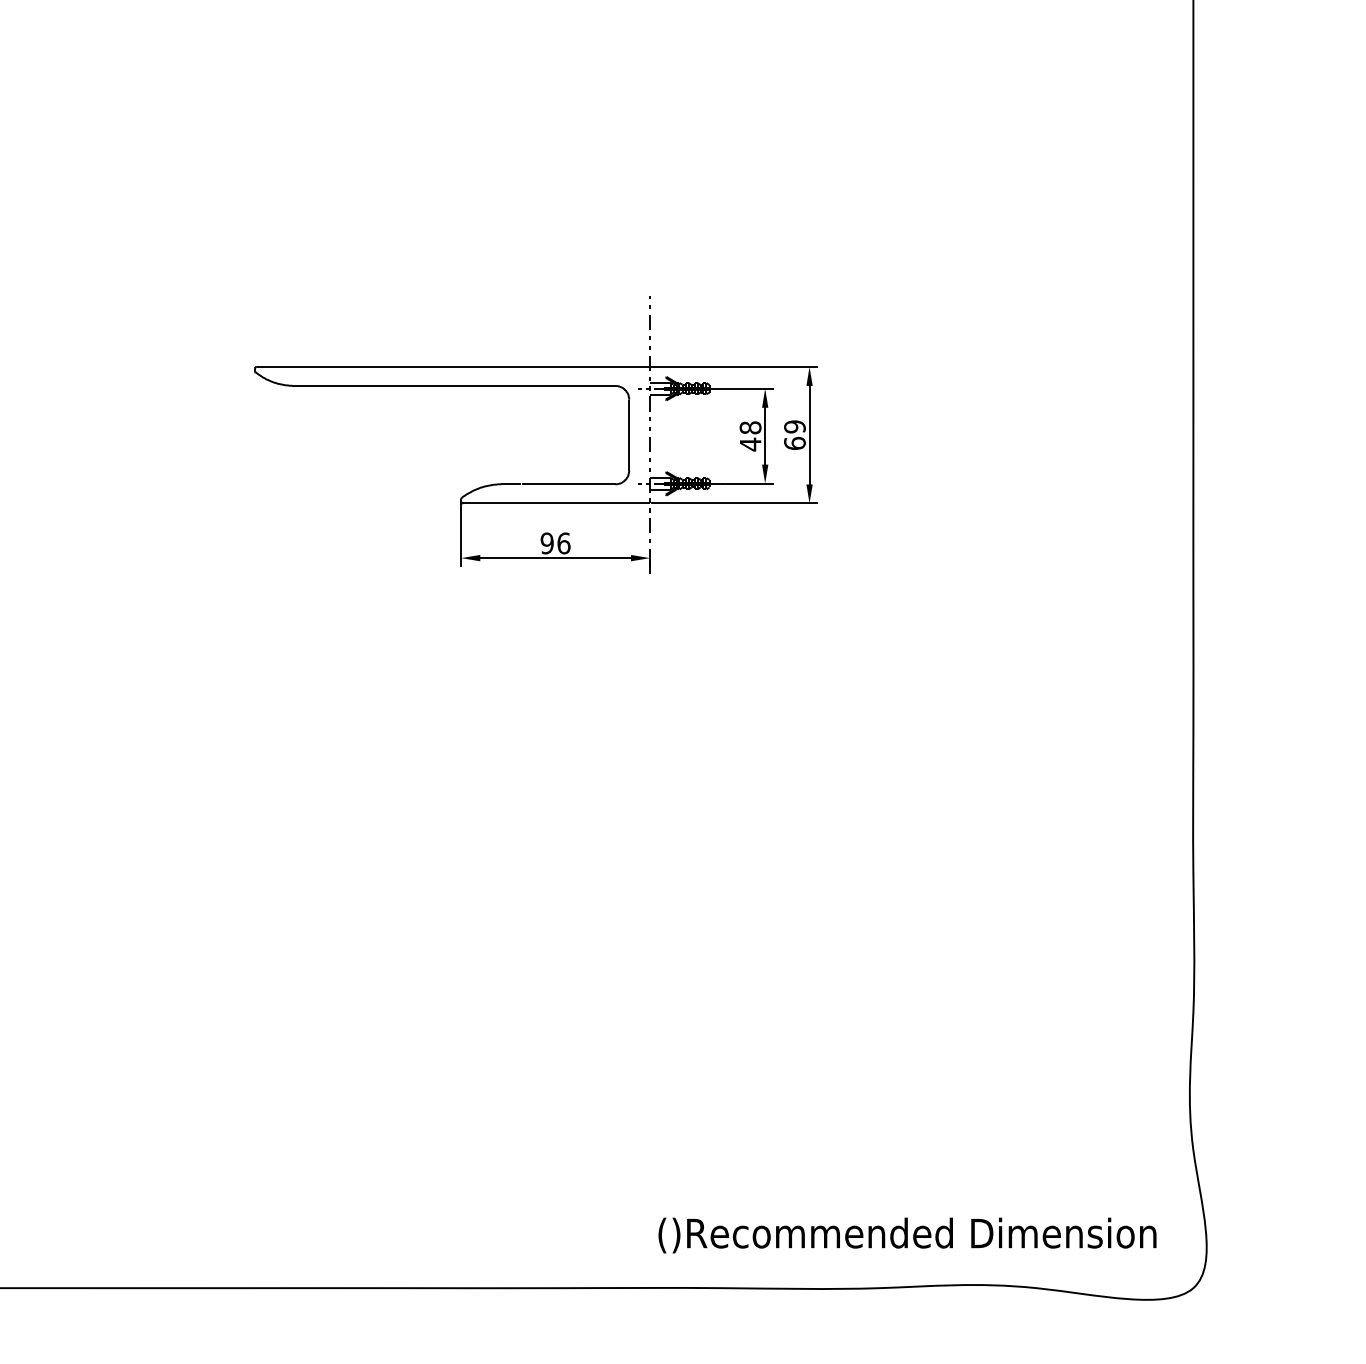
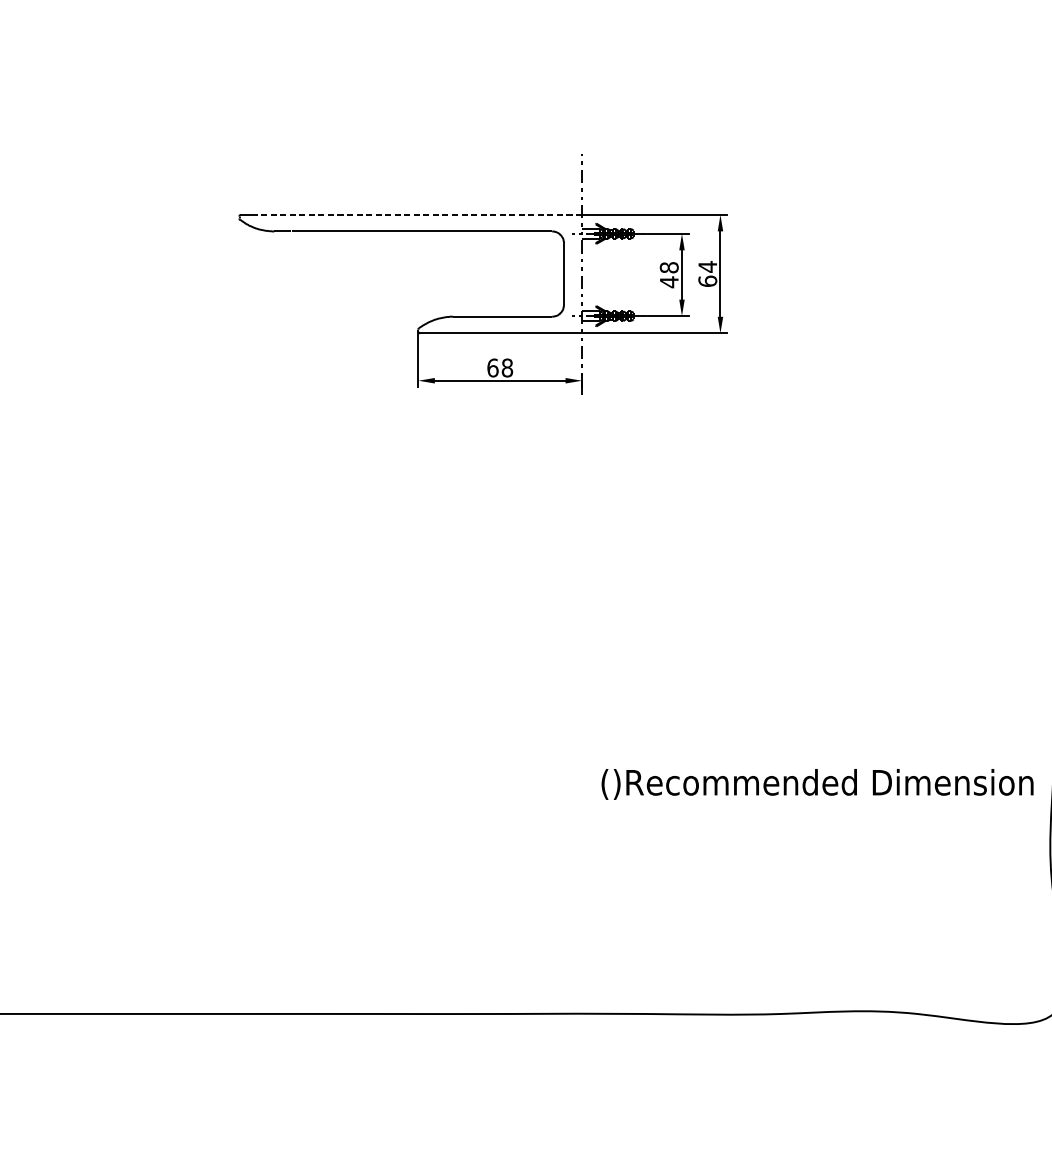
line: (462, 366) -> (419, 214), solid -> dashed
text: (794, 426) -> (707, 266), 69 -> 64
text: (555, 543) -> (500, 368), 96 -> 68
text: (907, 1235) -> (817, 784), moved

